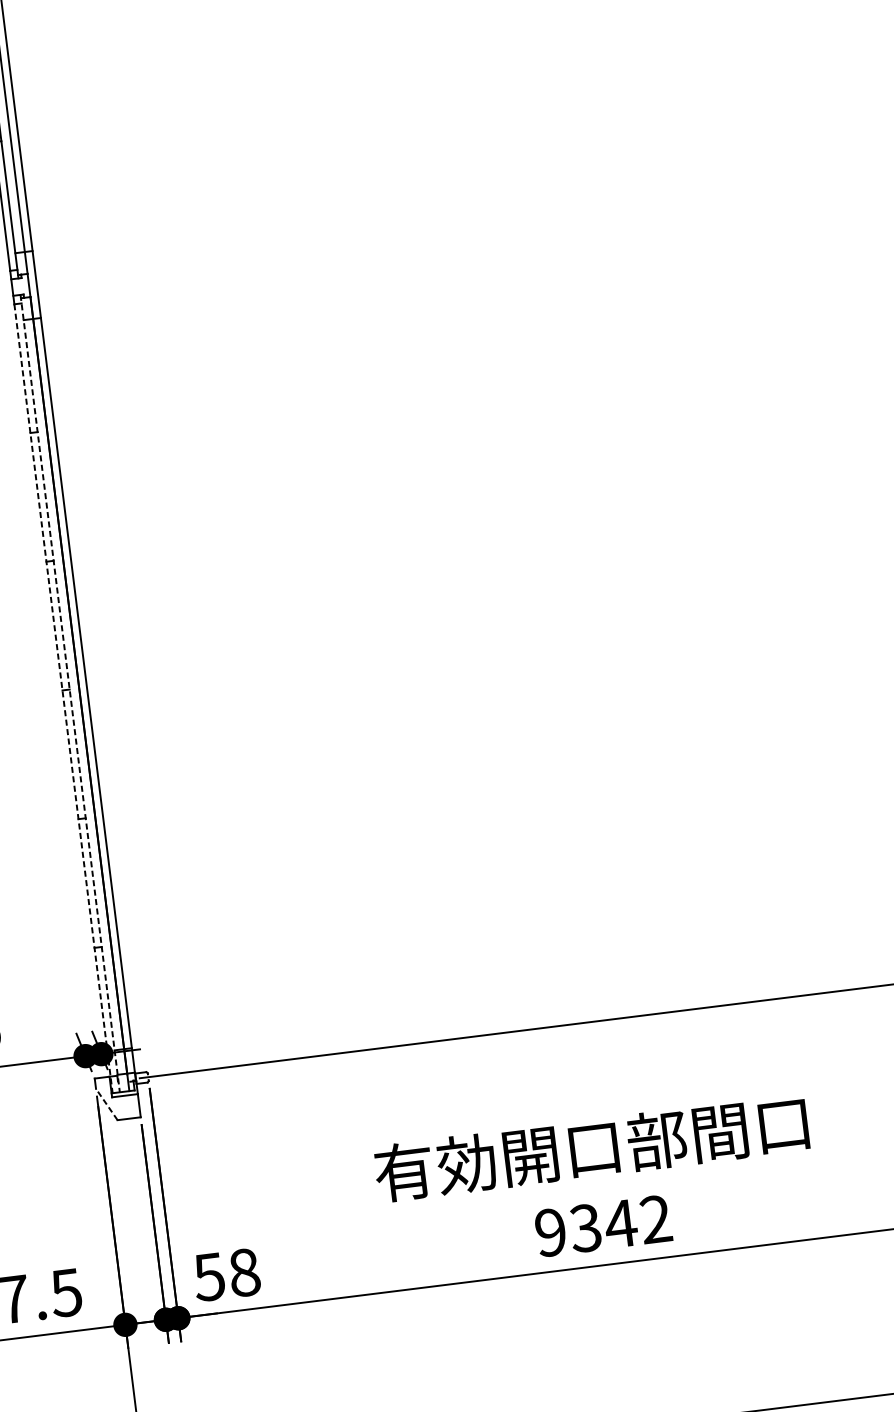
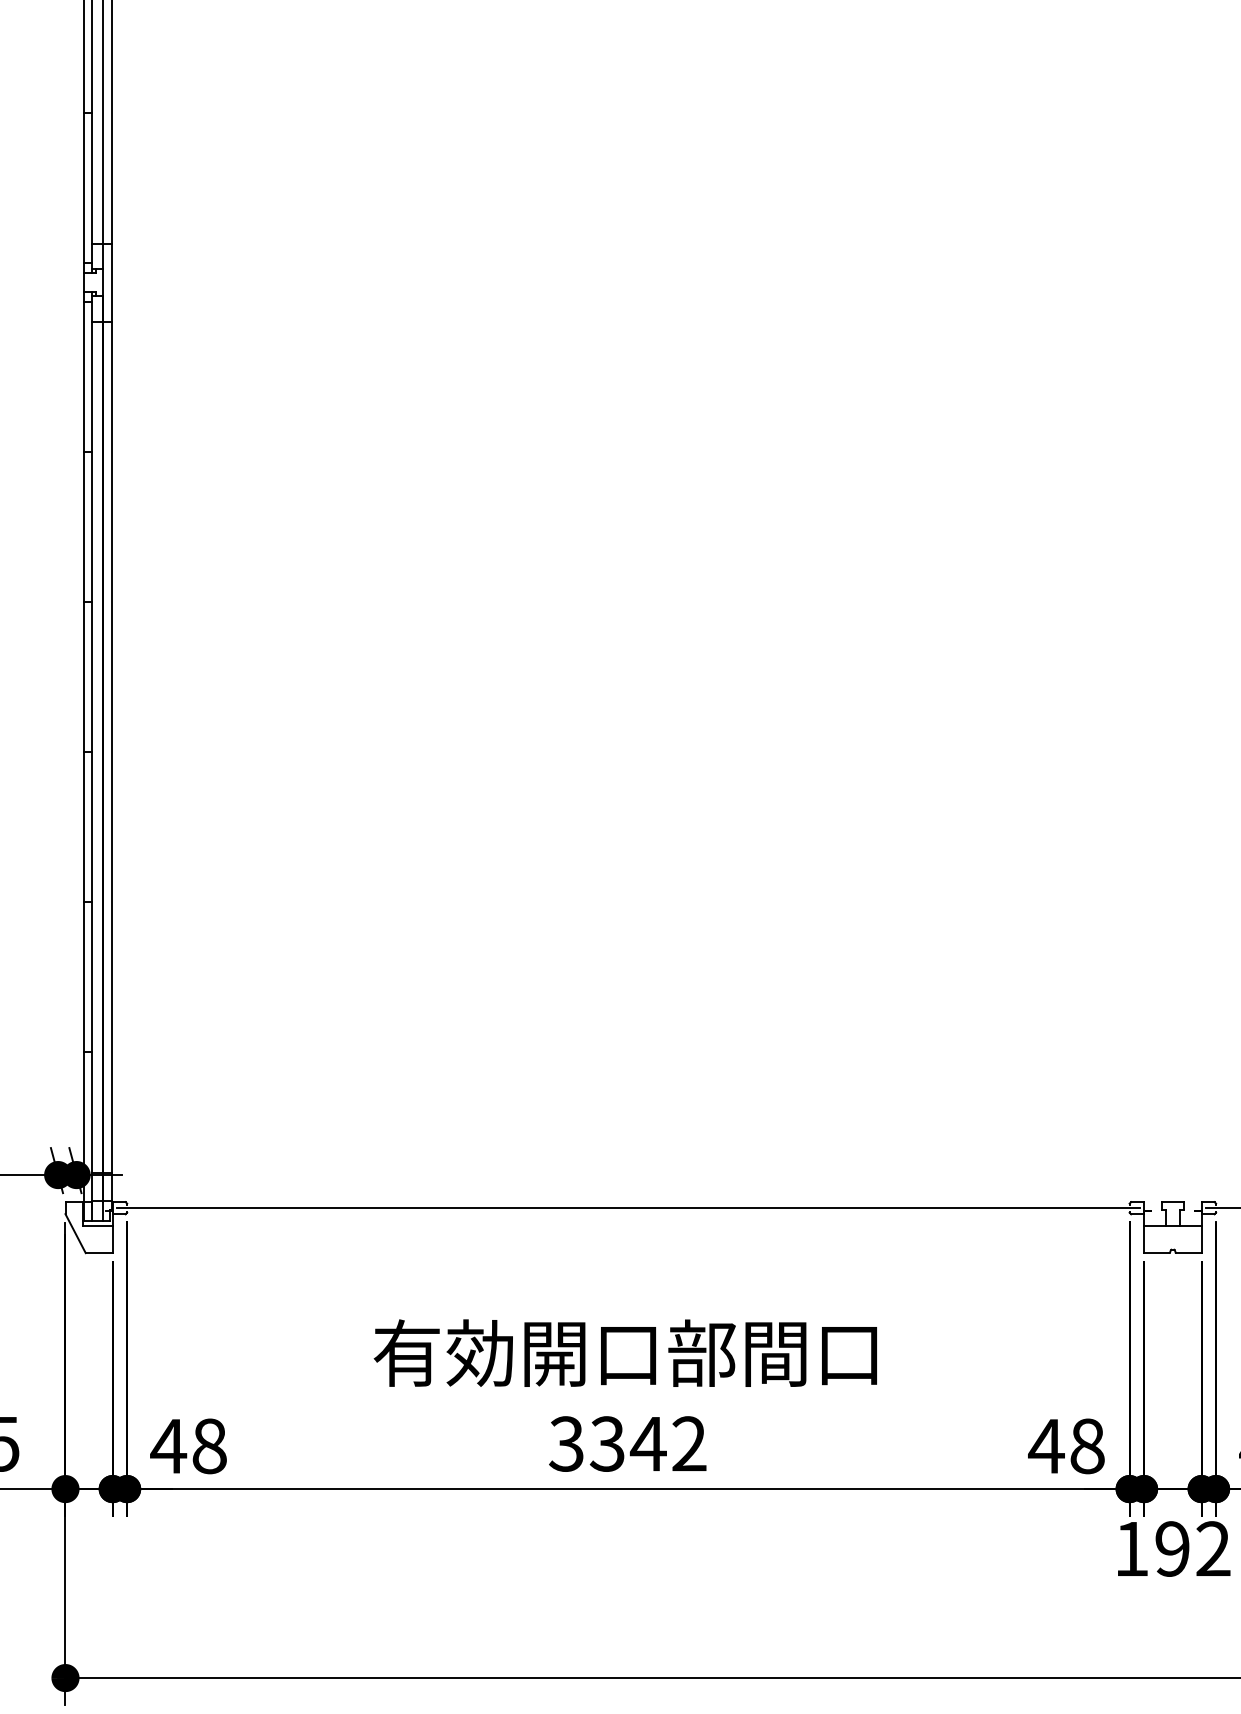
line: (70, 693) -> (92, 756), dashed -> solid
line: (63, 698) -> (83, 761), dashed -> solid
line: (106, 1104) -> (75, 1233), dashed -> solid
text: (550, 1232) -> (566, 1443), 9342 -> 3342
text: (209, 1277) -> (168, 1446), 58 -> 48

